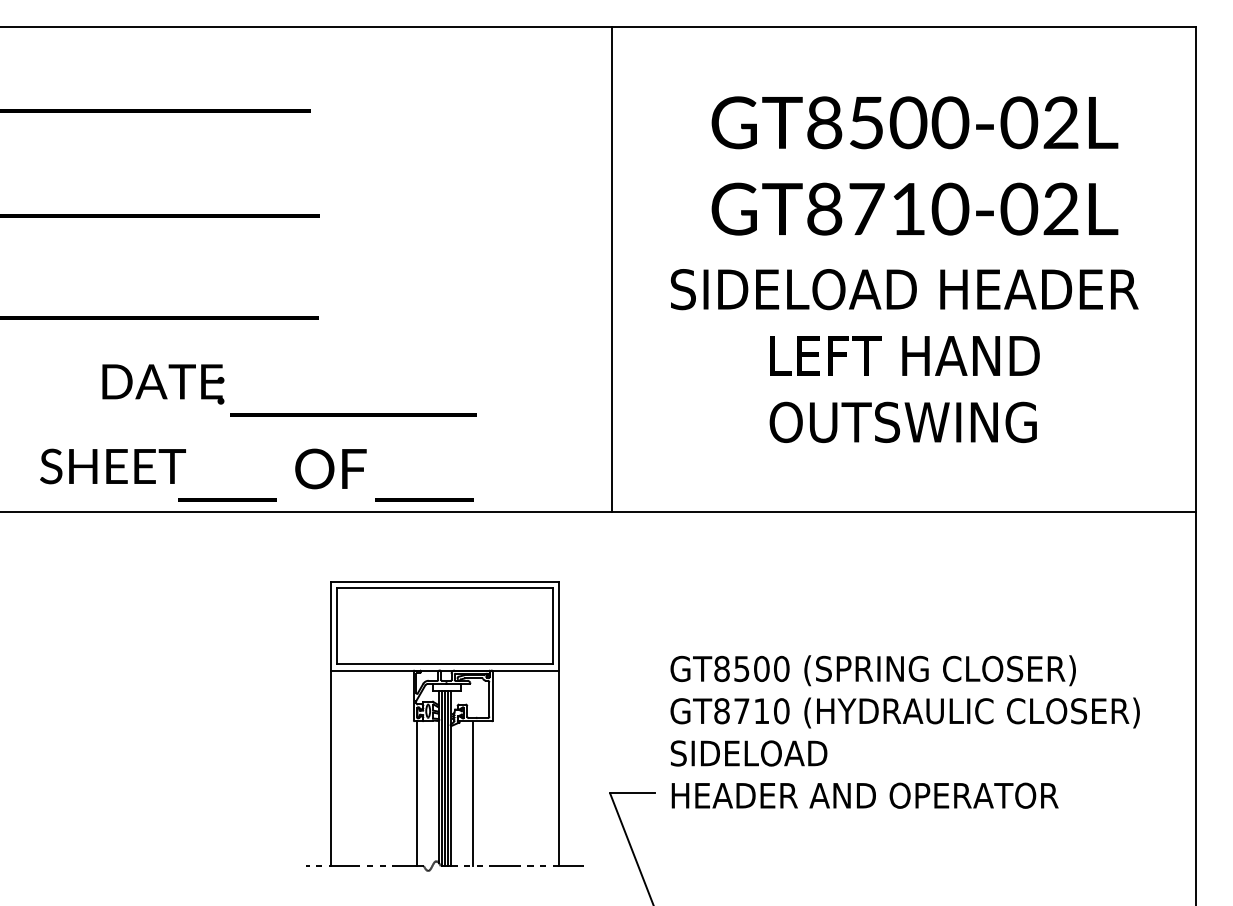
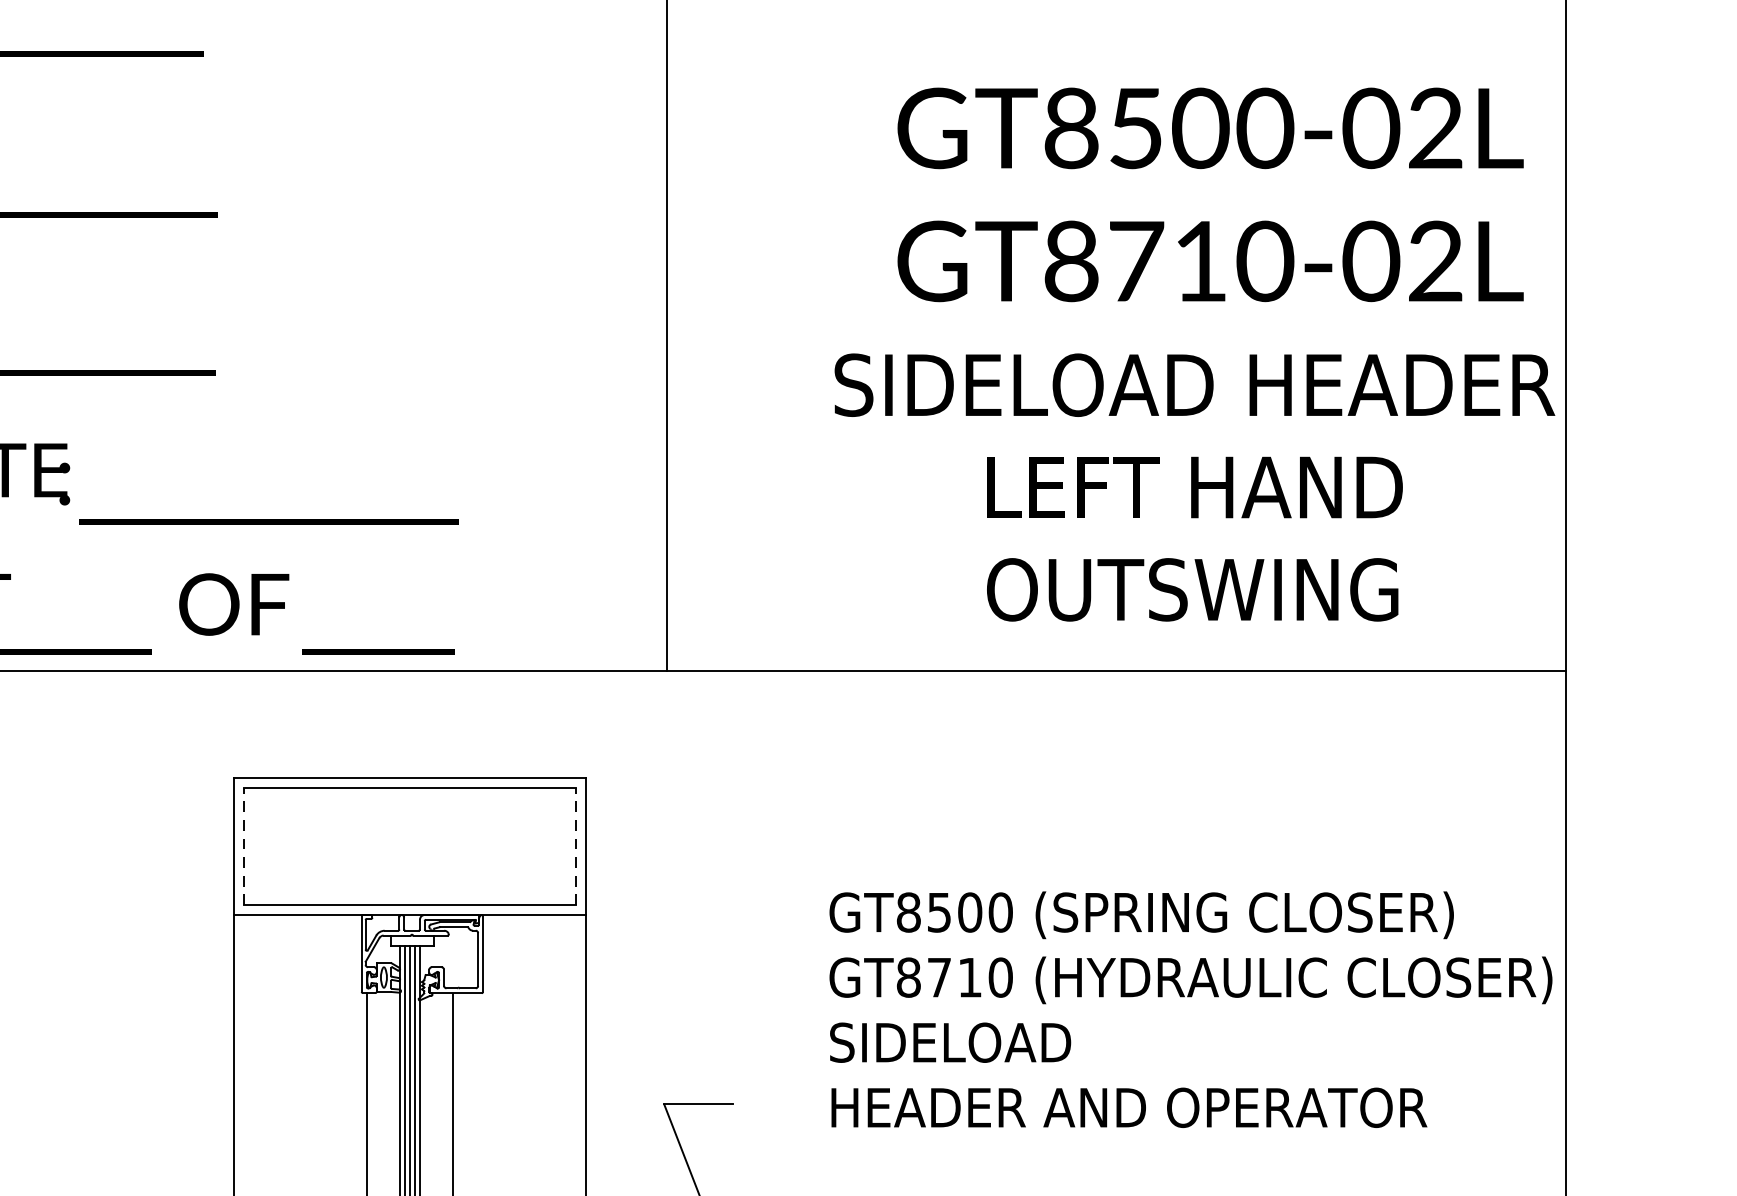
text: (904, 269) -> (1194, 354), moved
line: (337, 625) -> (244, 845), solid -> dashed
line: (552, 625) -> (575, 845), solid -> dashed
text: (904, 731) -> (1189, 1008), moved

